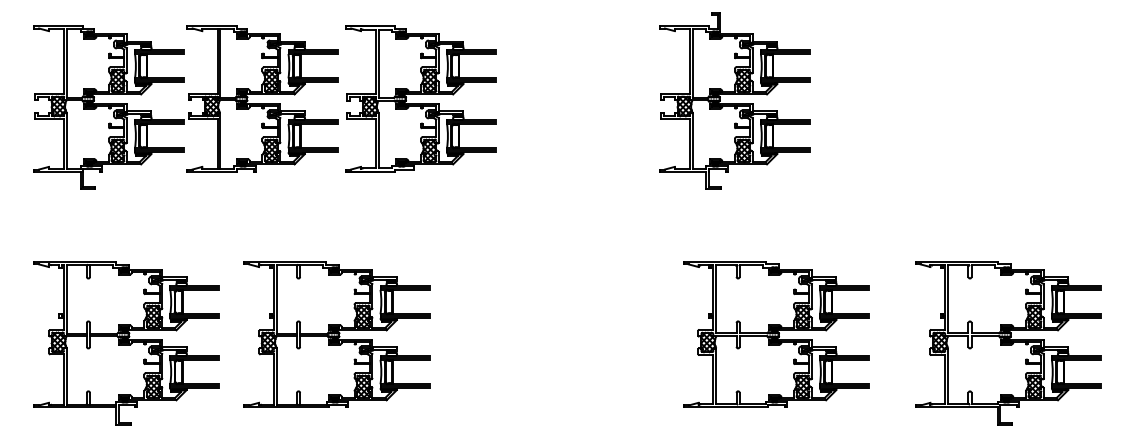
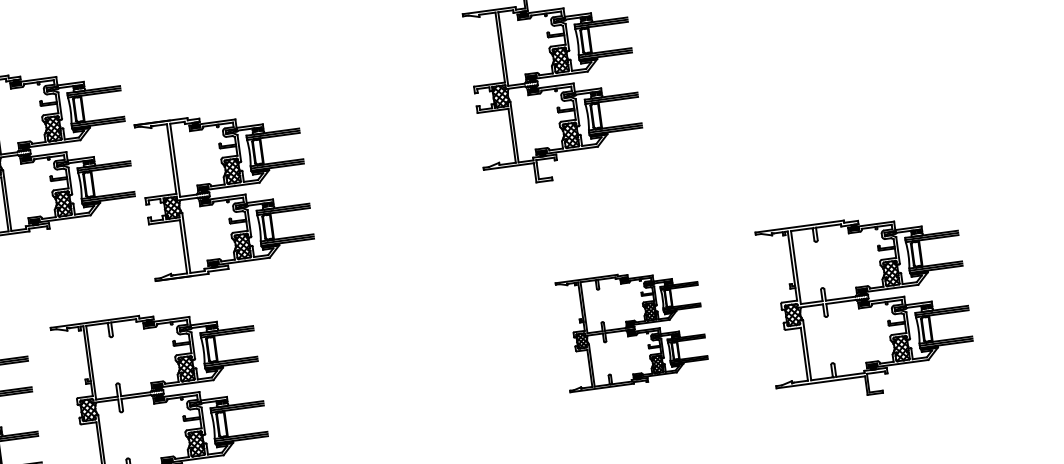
part: (420, 98) -> (225, 191), moved
part: (776, 334) -> (632, 327), size x0.7
part: (1008, 343) -> (867, 306), moved

